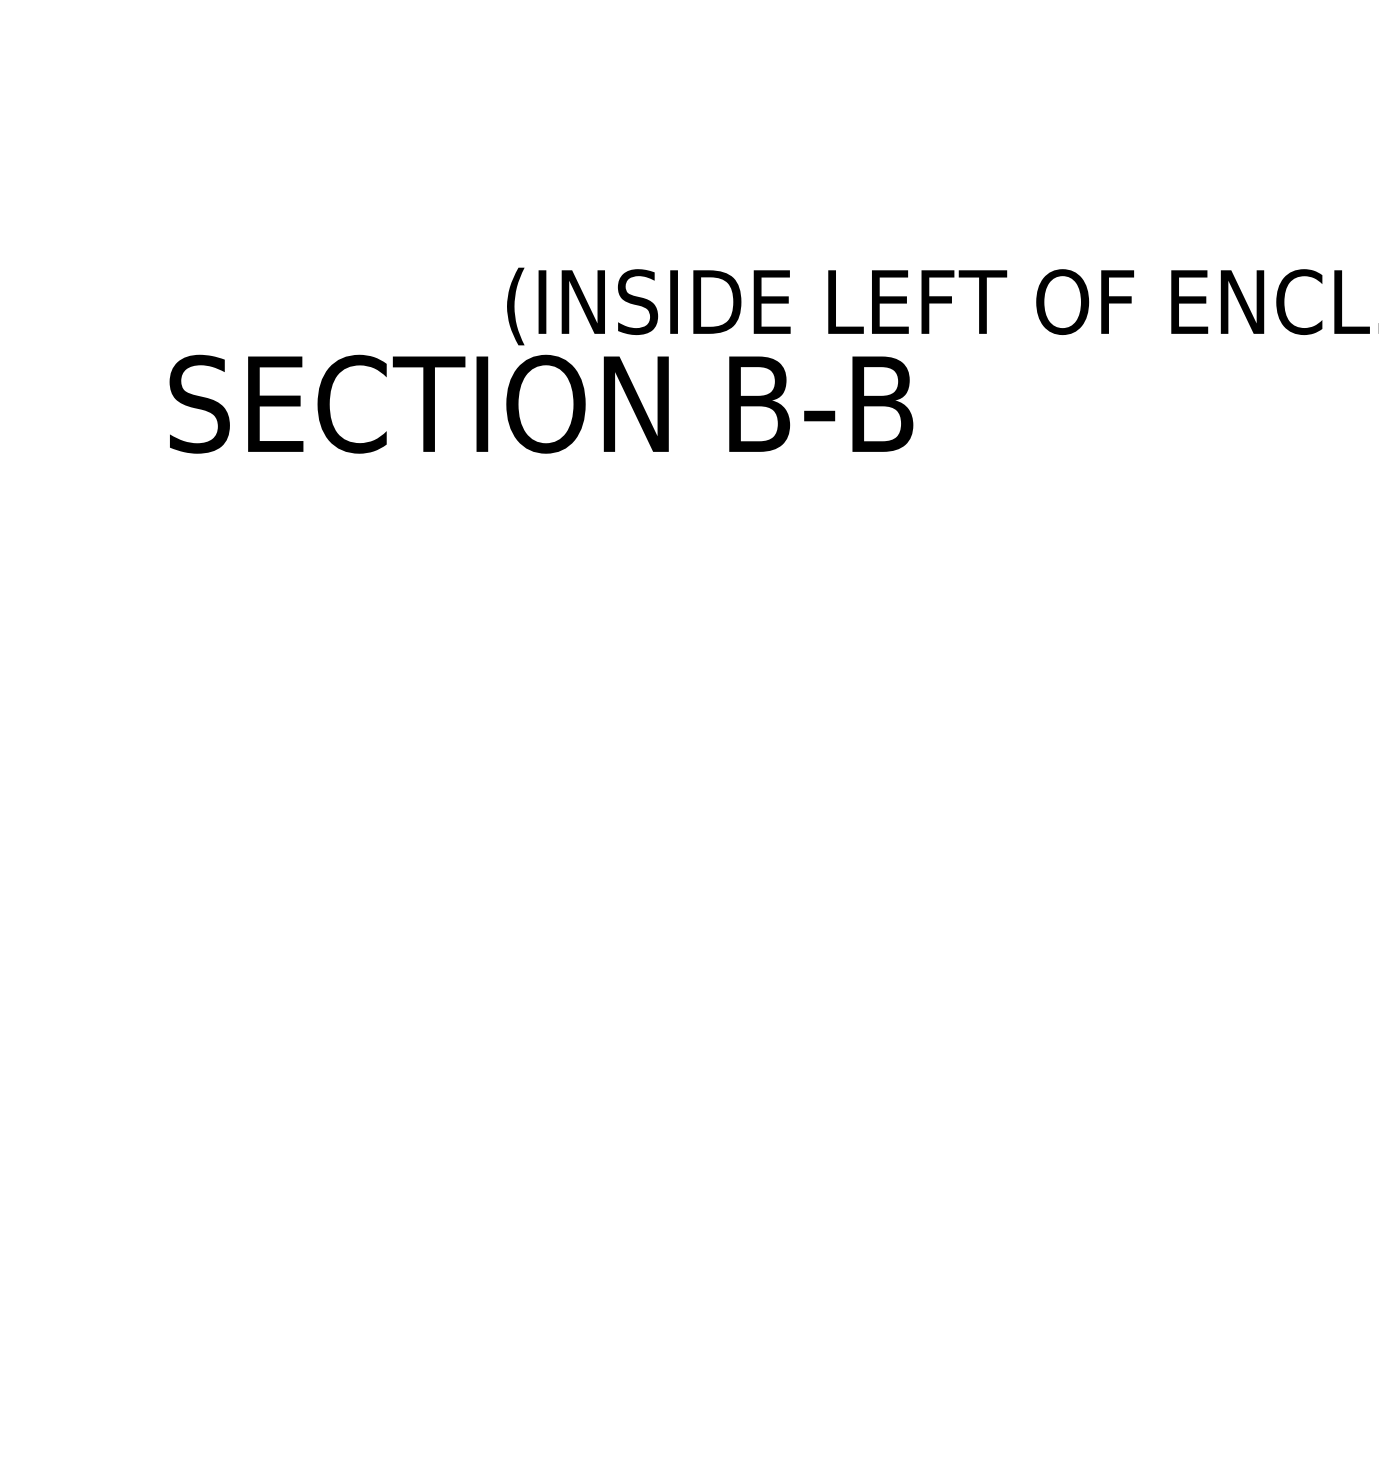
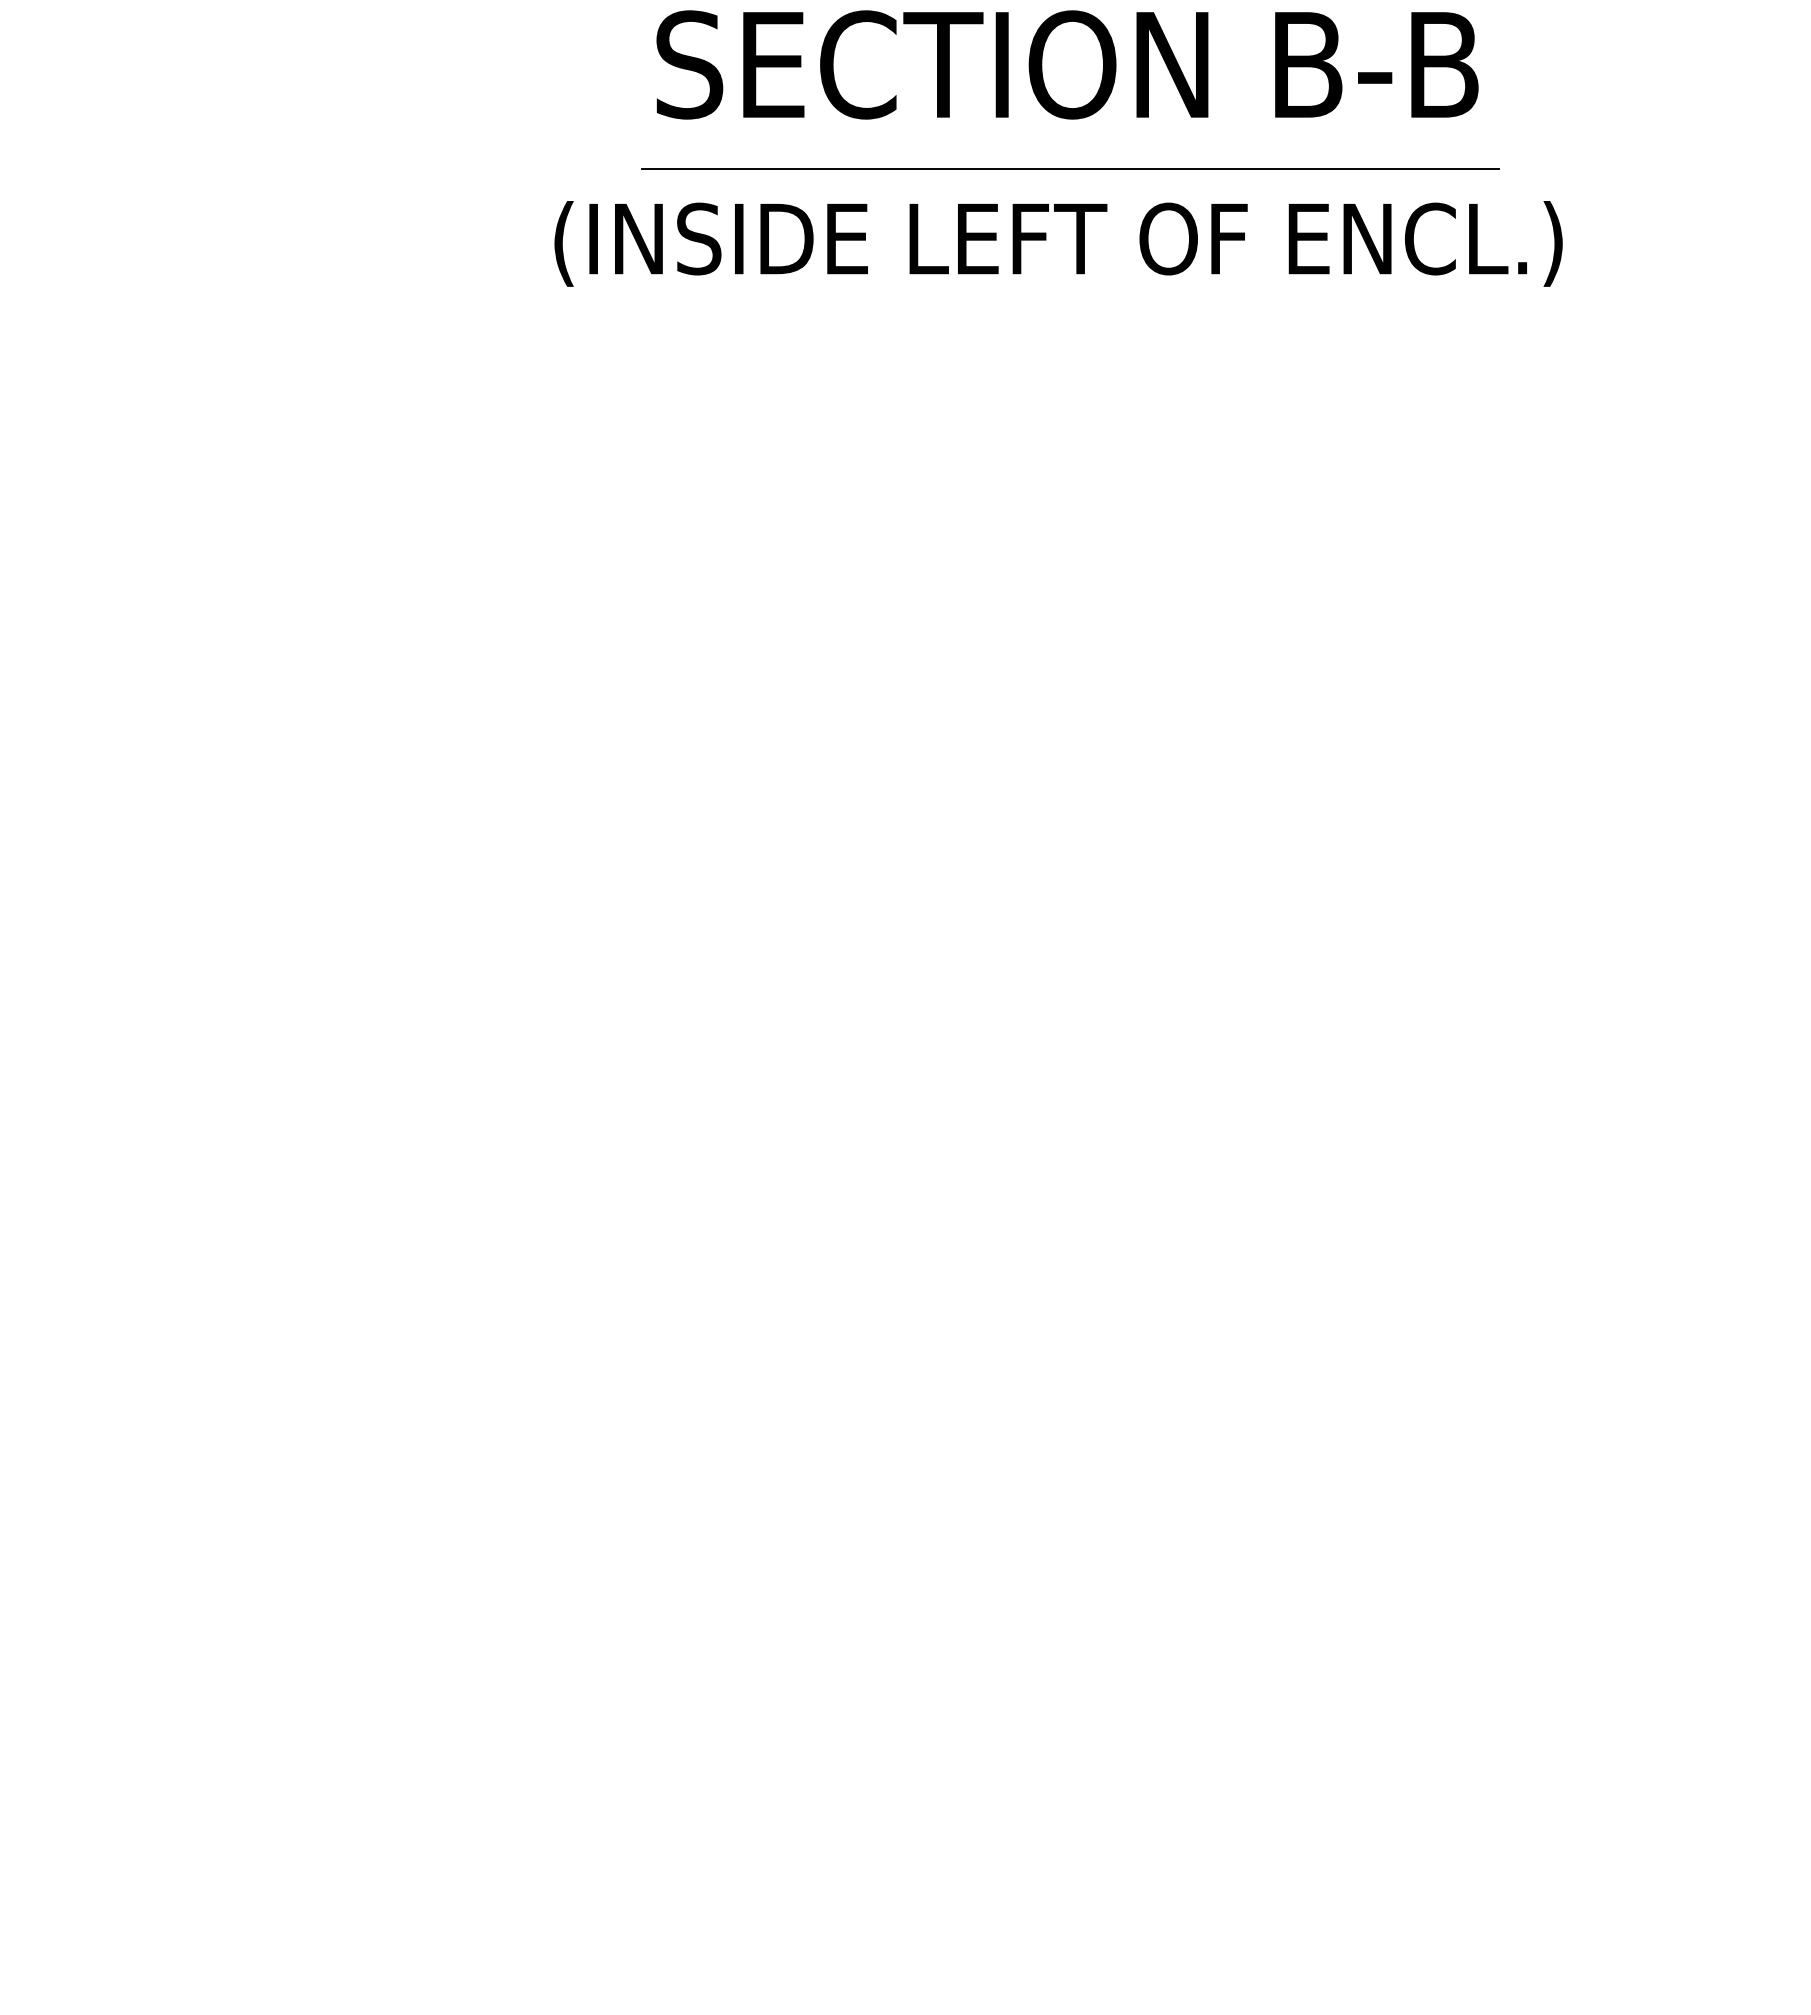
line: (973, 239) -> (1070, 169), added
text: (541, 403) -> (1067, 64), moved

